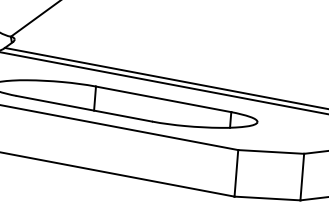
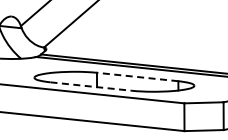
line: (163, 100) -> (137, 77), solid -> dashed
line: (84, 108) -> (91, 86), solid -> dashed

